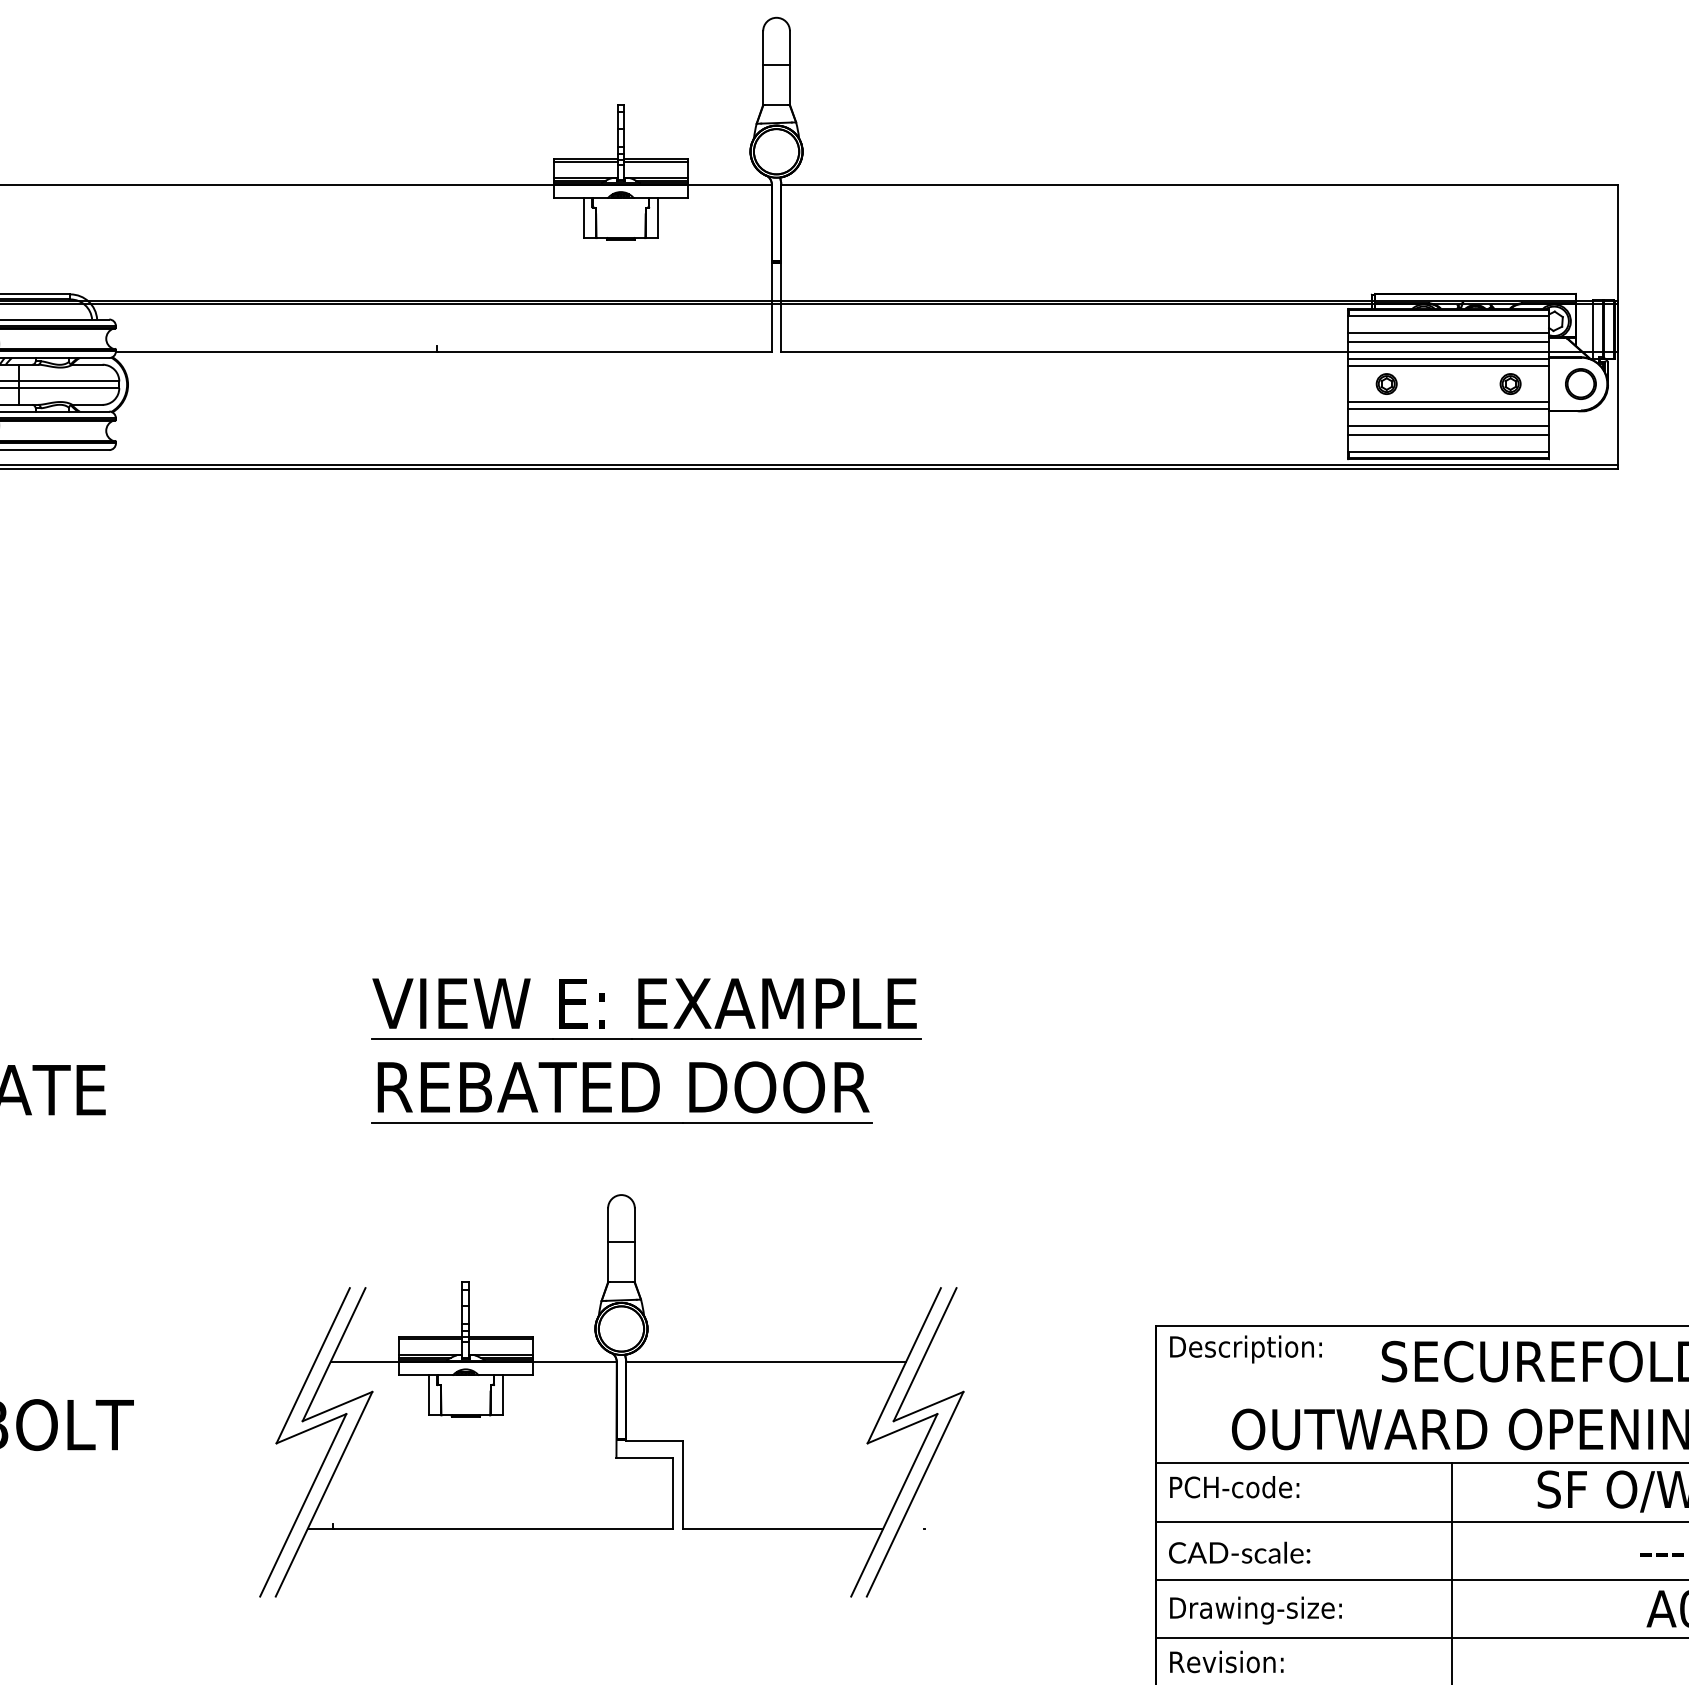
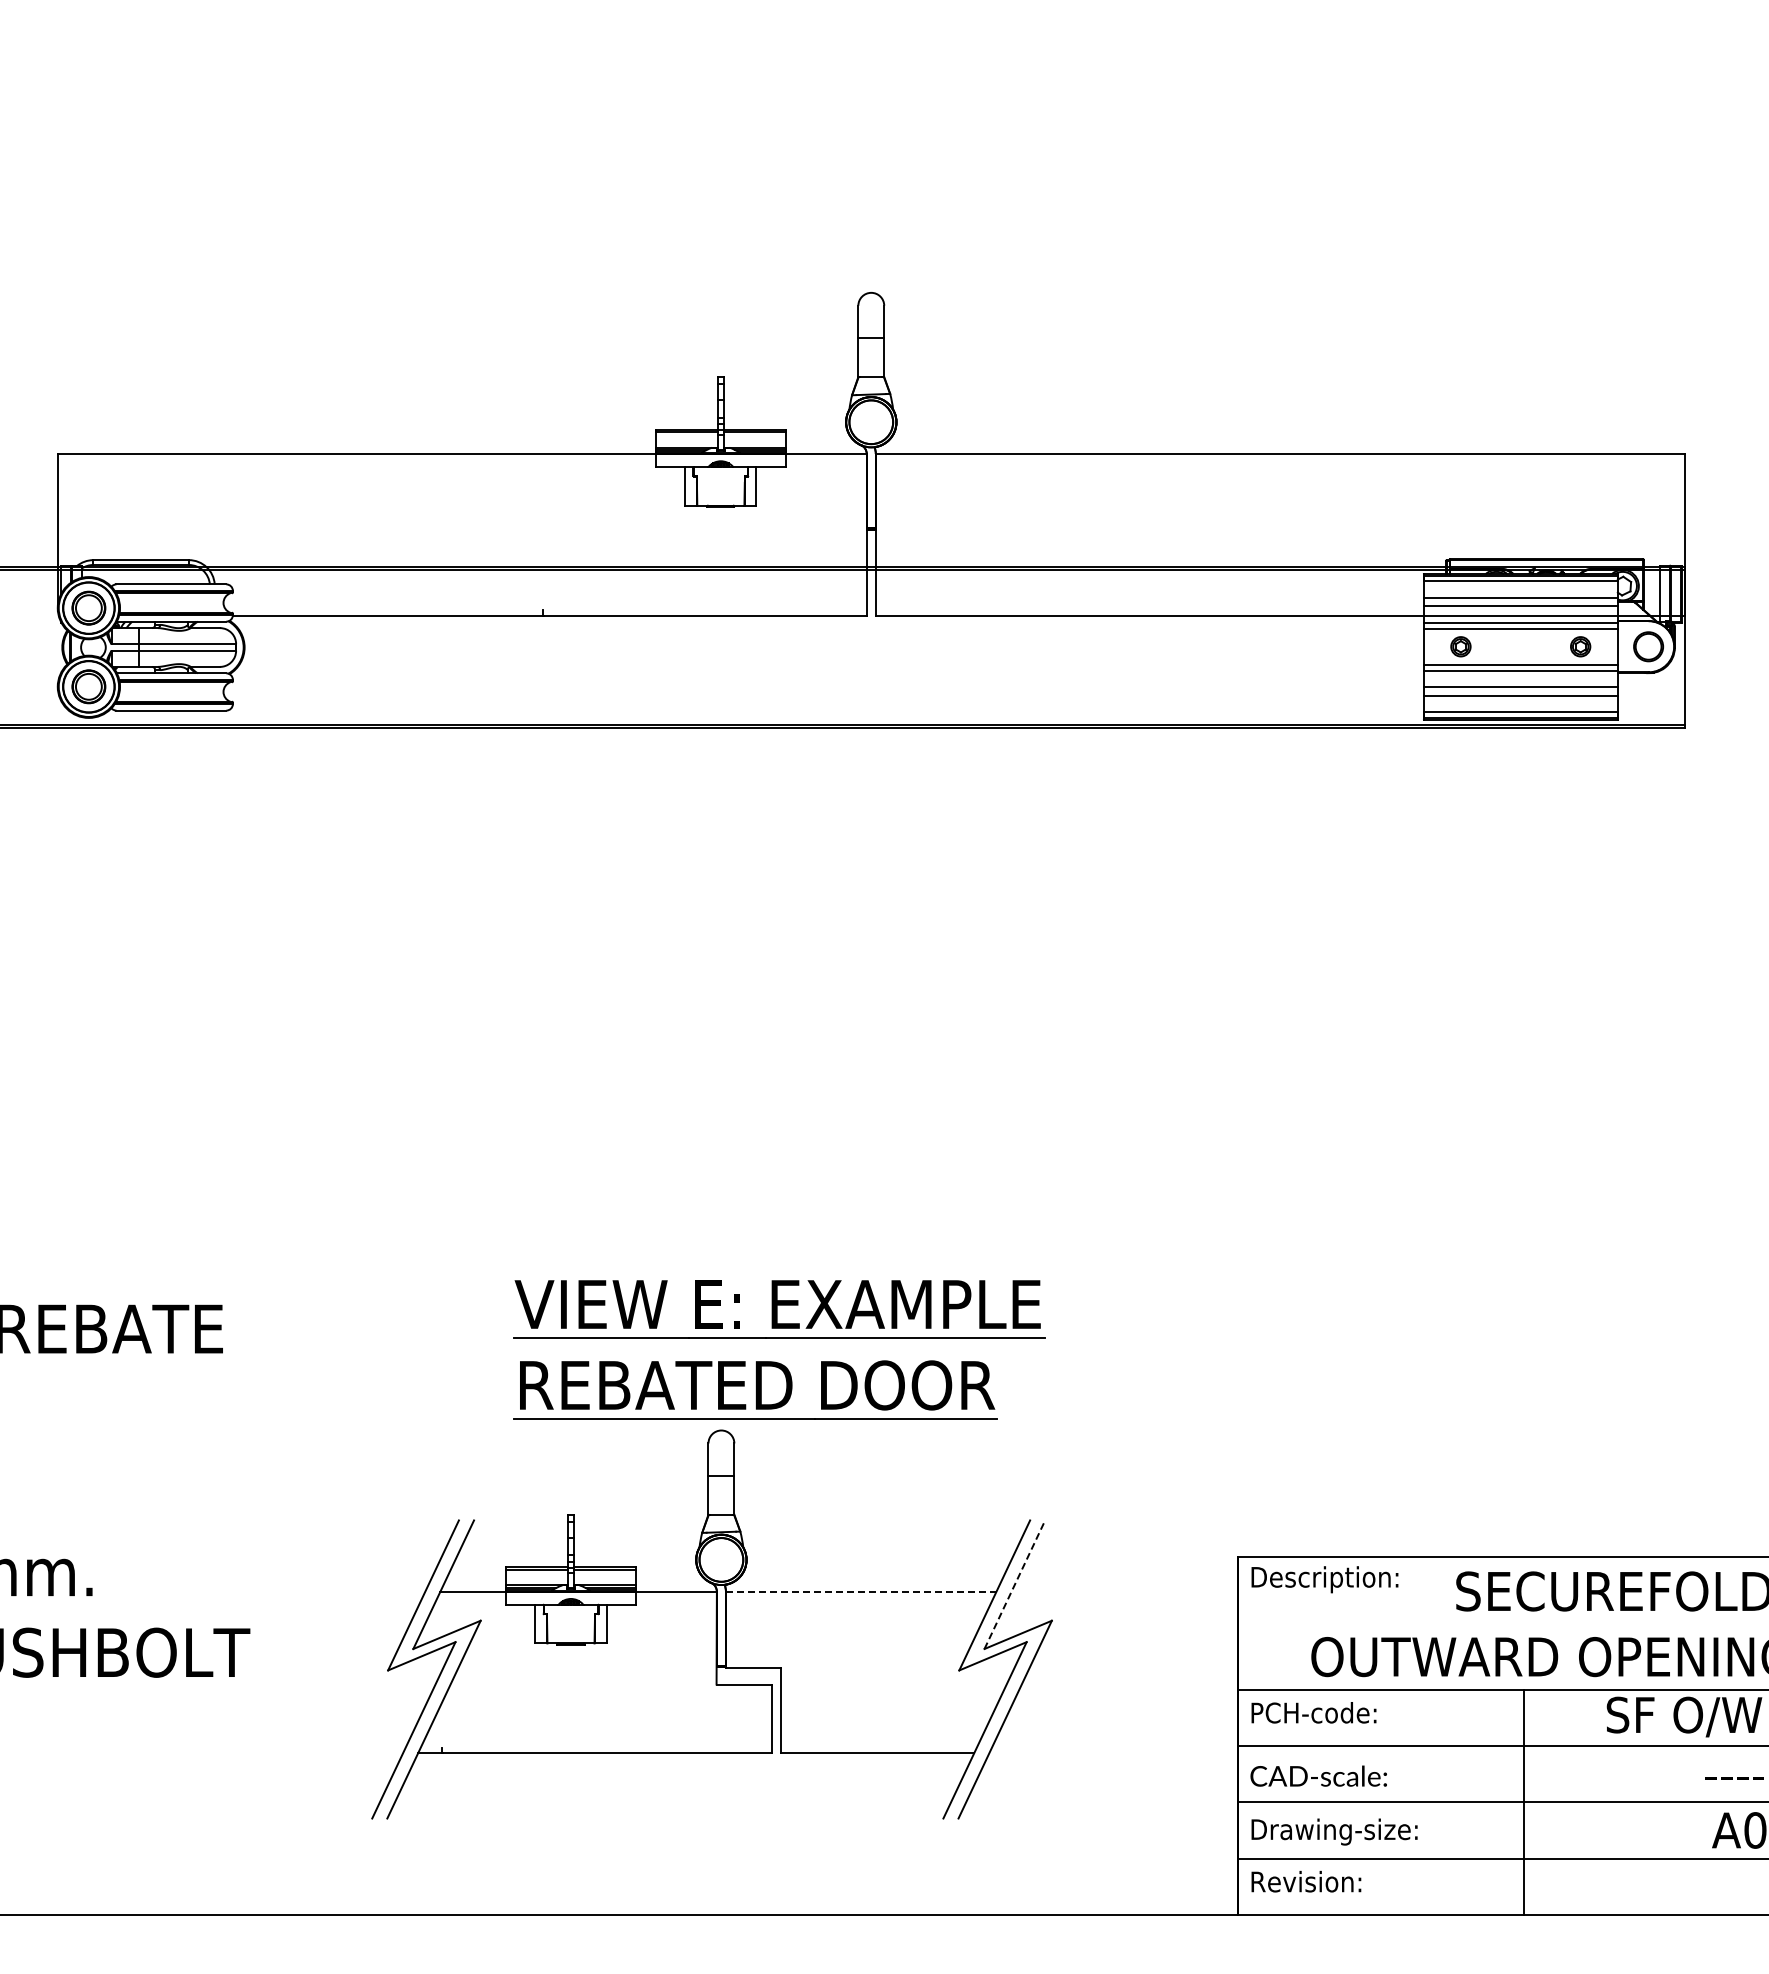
part: (646, 1038) -> (779, 1338), moved
line: (925, 1354) -> (1015, 1584), solid -> dashed
line: (766, 1361) -> (861, 1591), solid -> dashed

